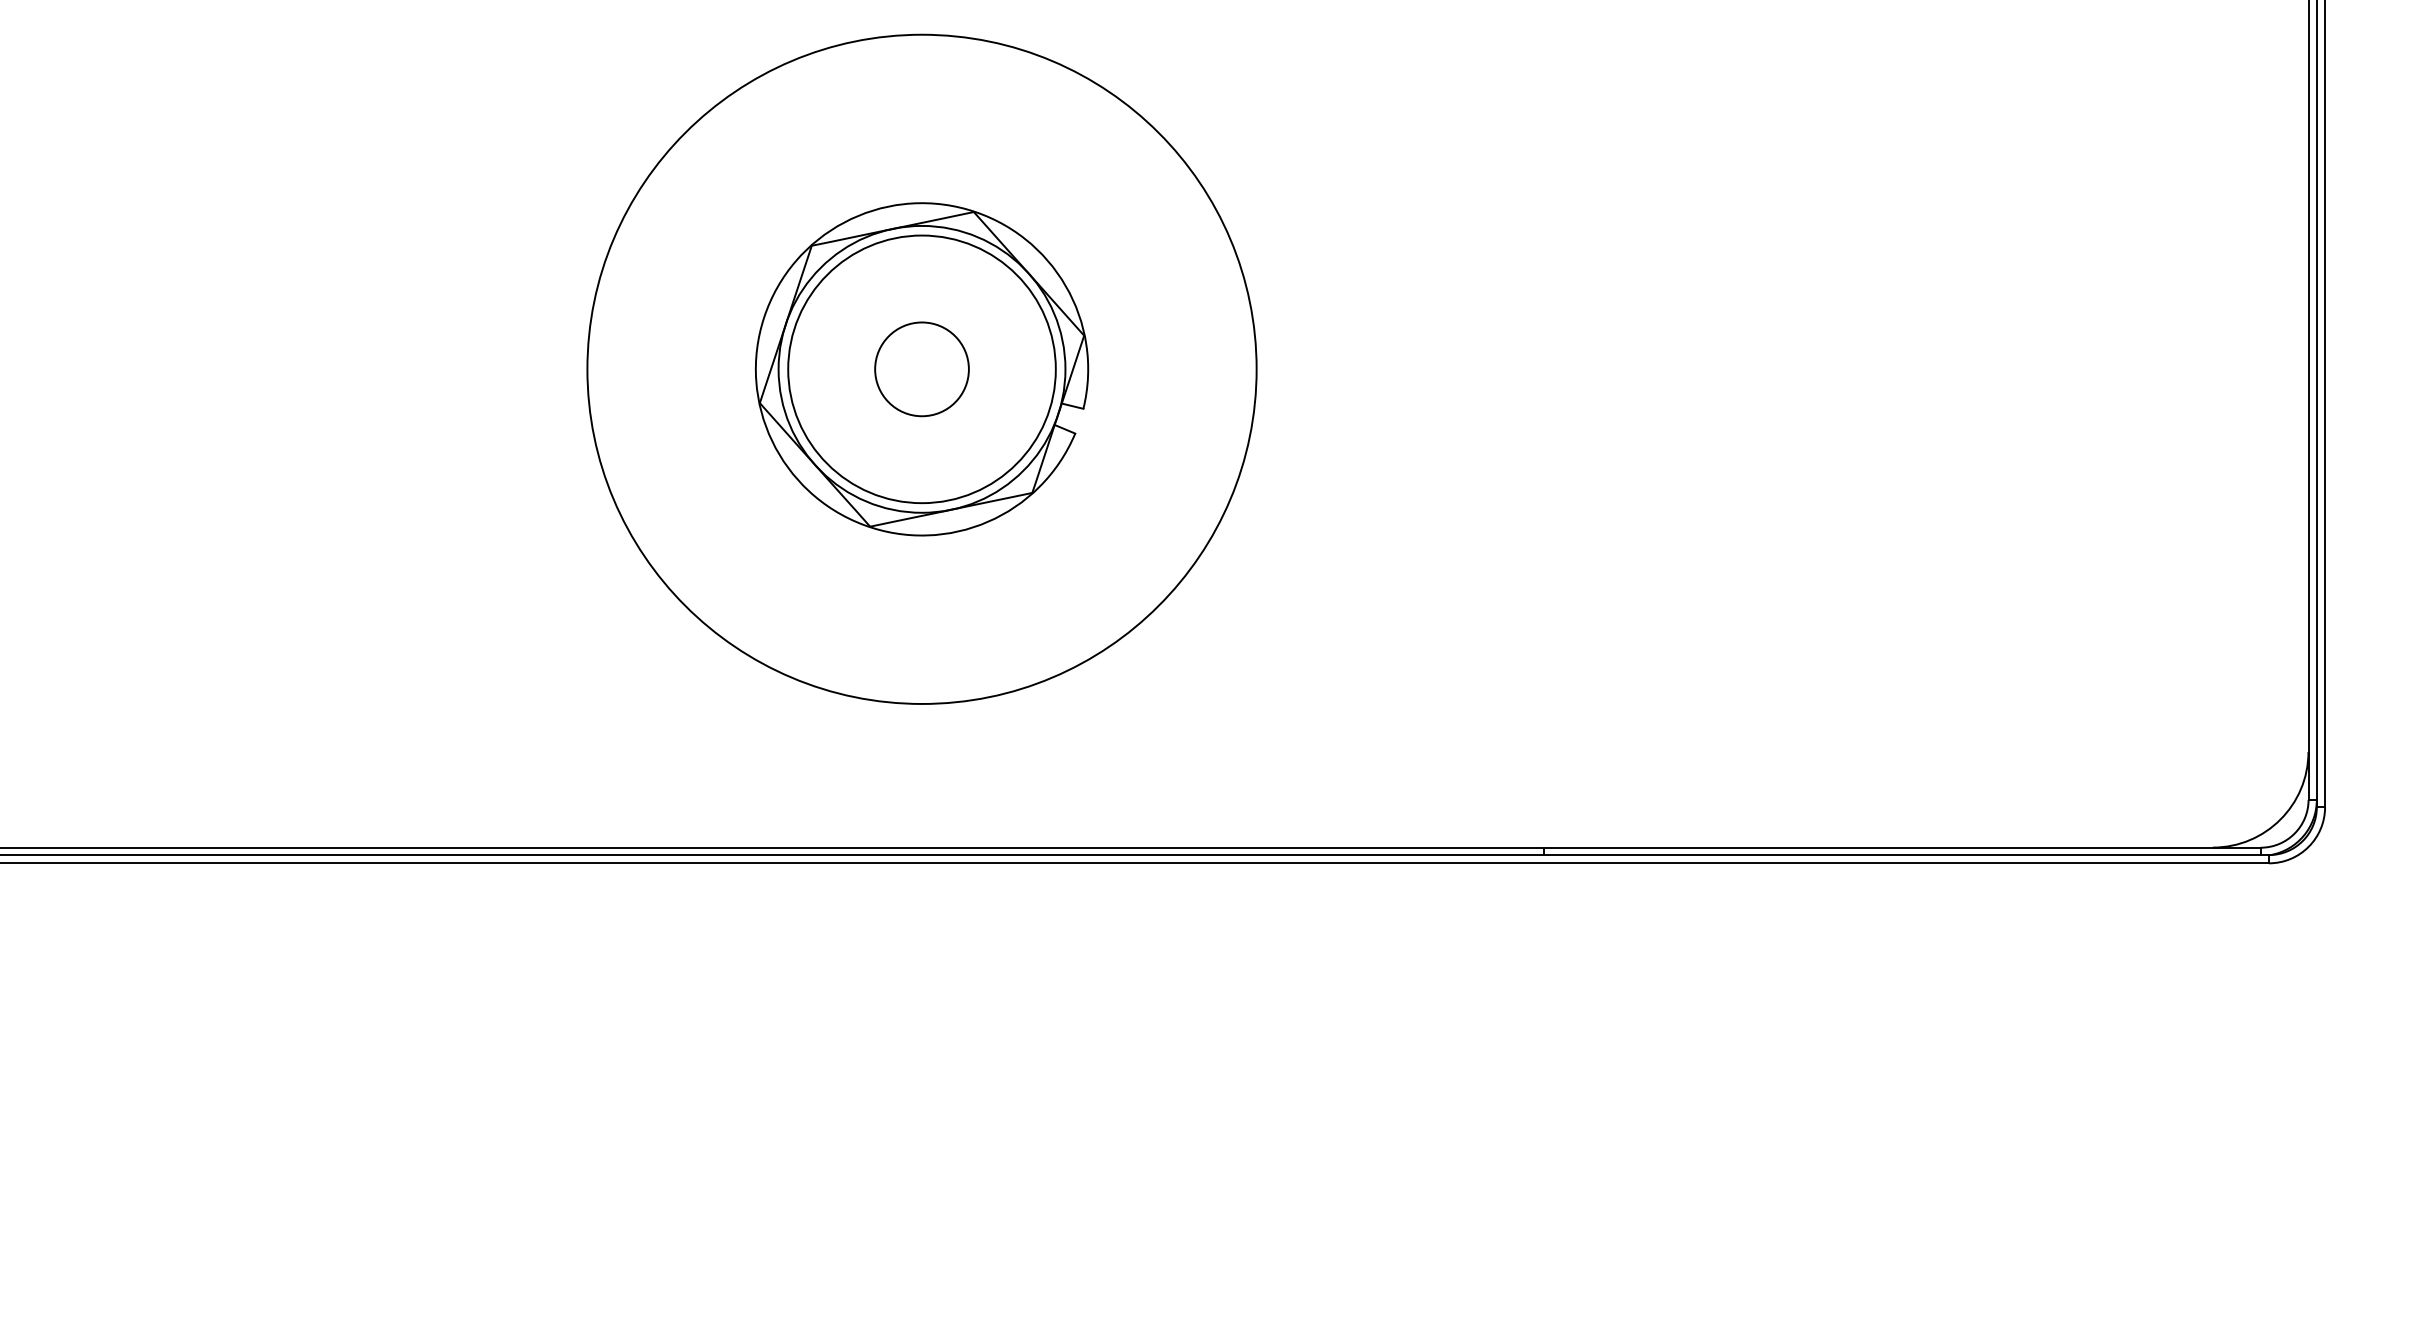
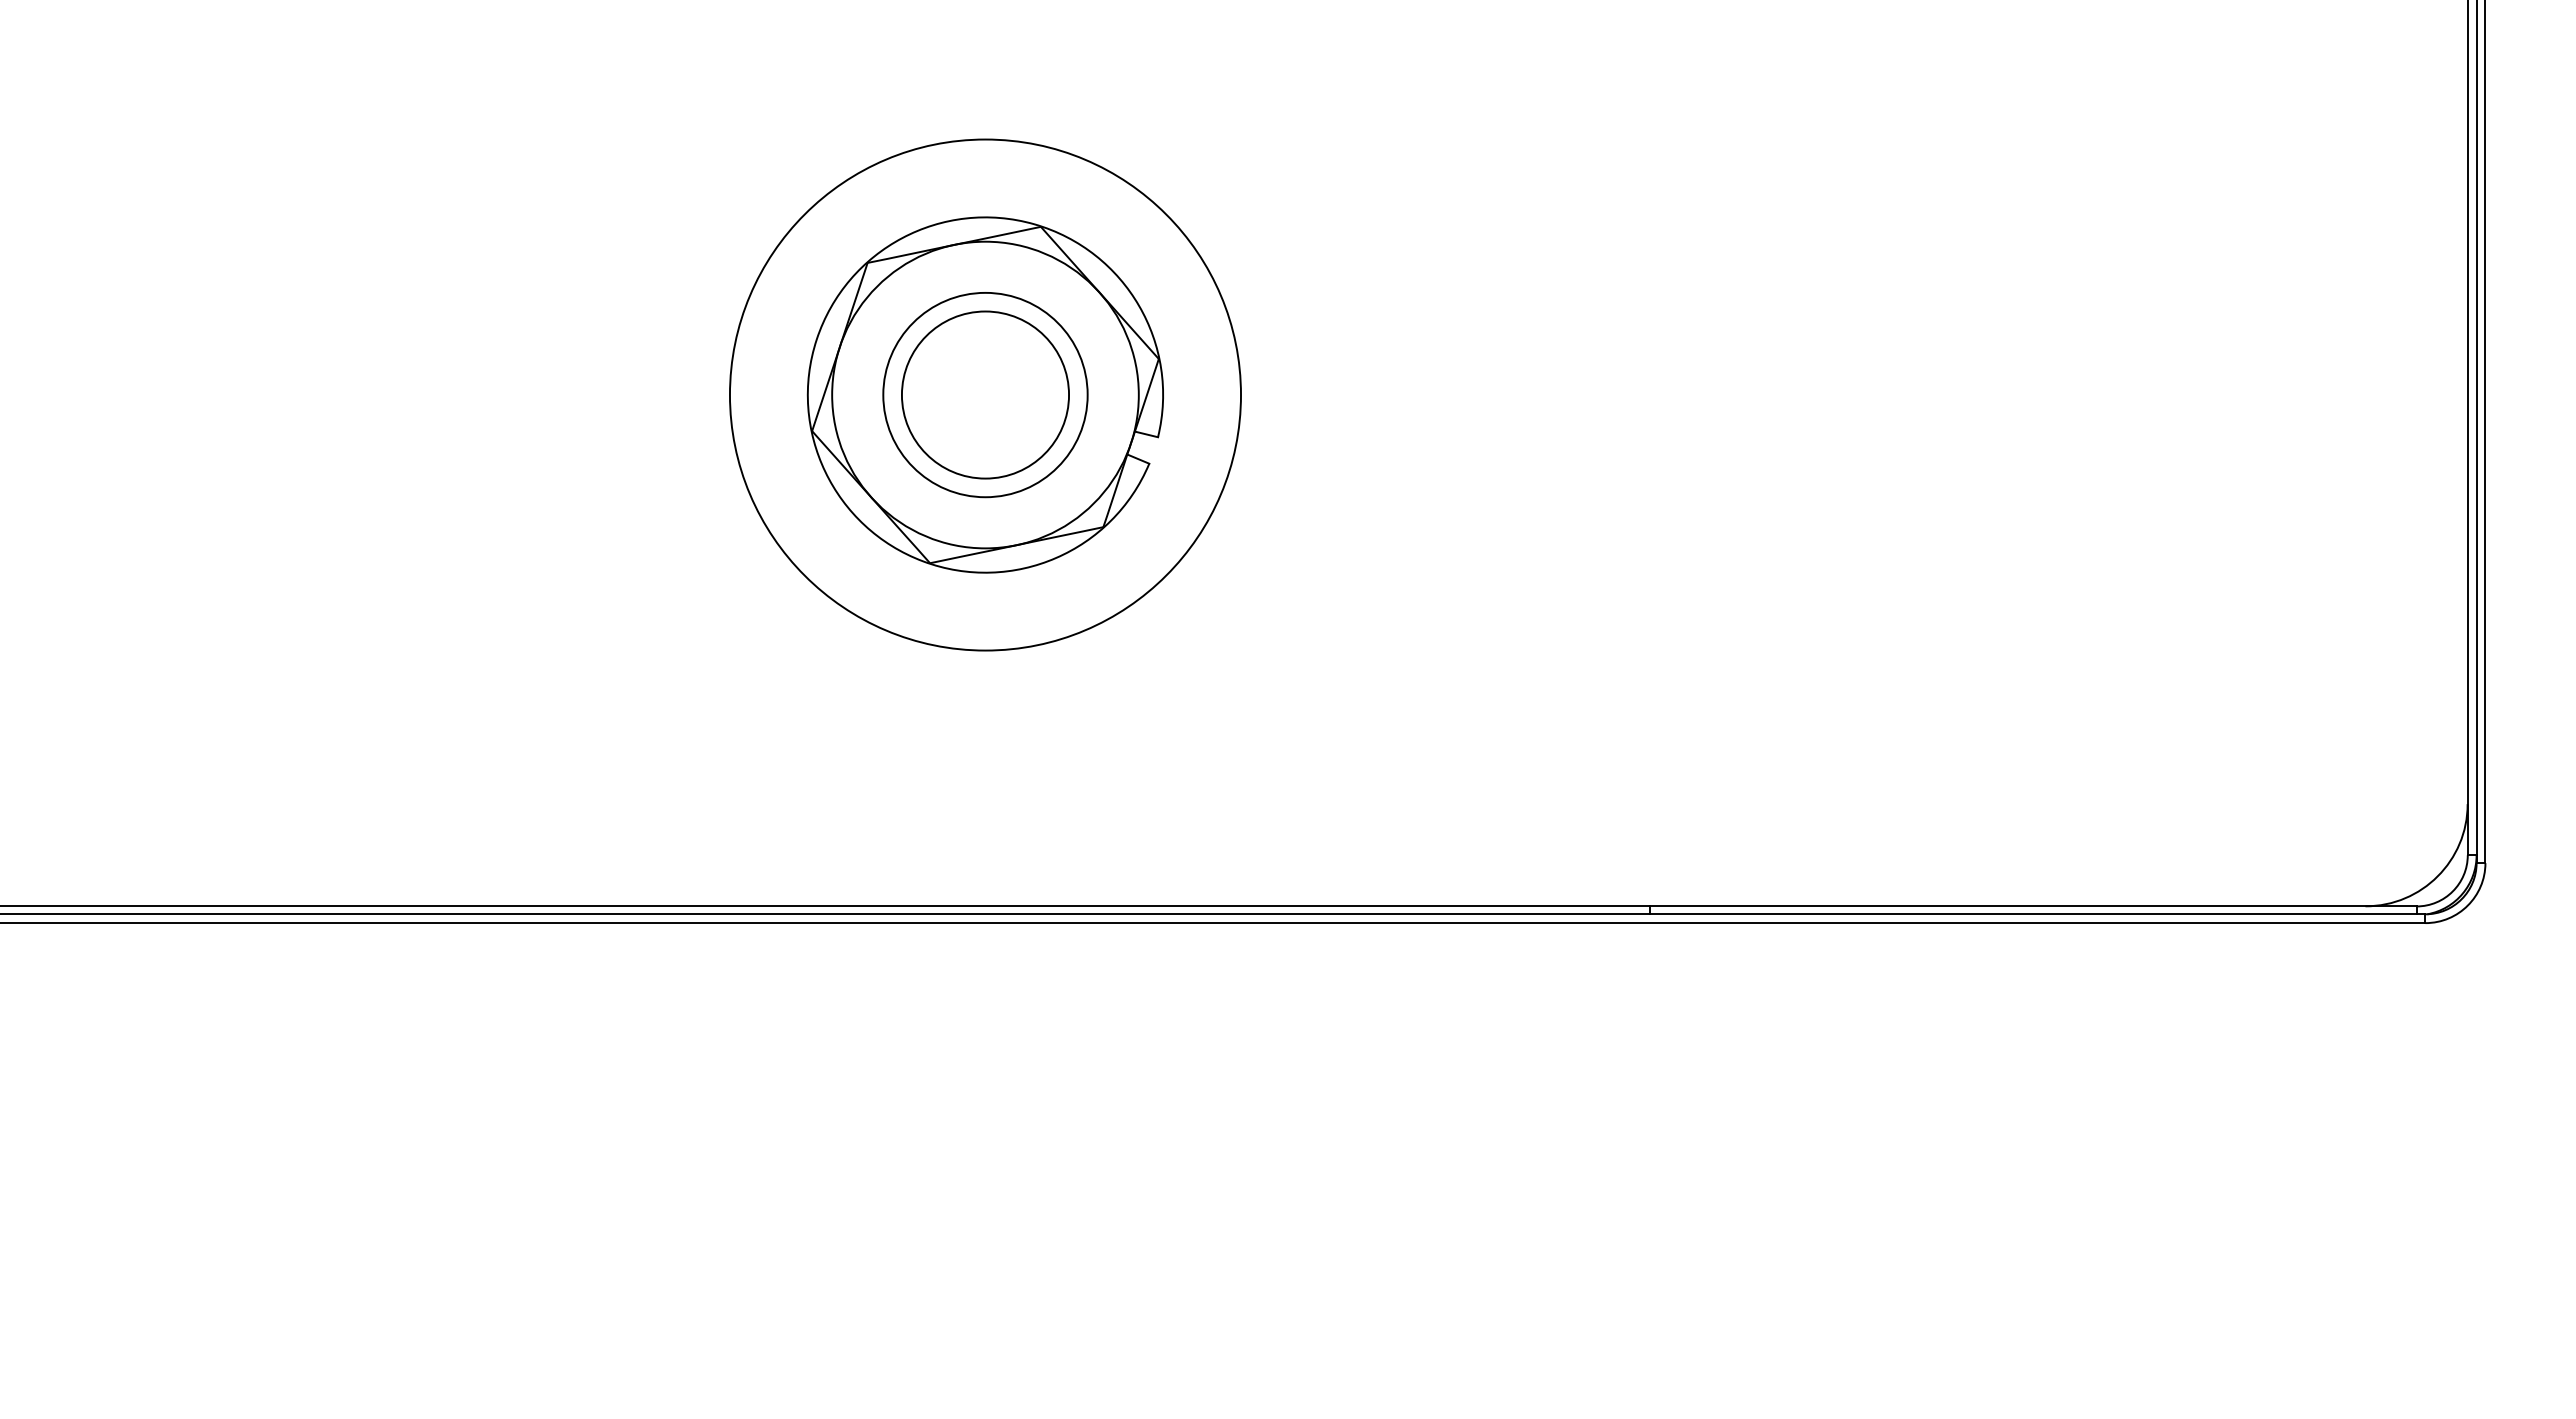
circle: (922, 368) -> (985, 394), size x0.71
circle: (922, 368) -> (985, 394), size x0.71
circle: (922, 368) -> (985, 394), size x1.67

